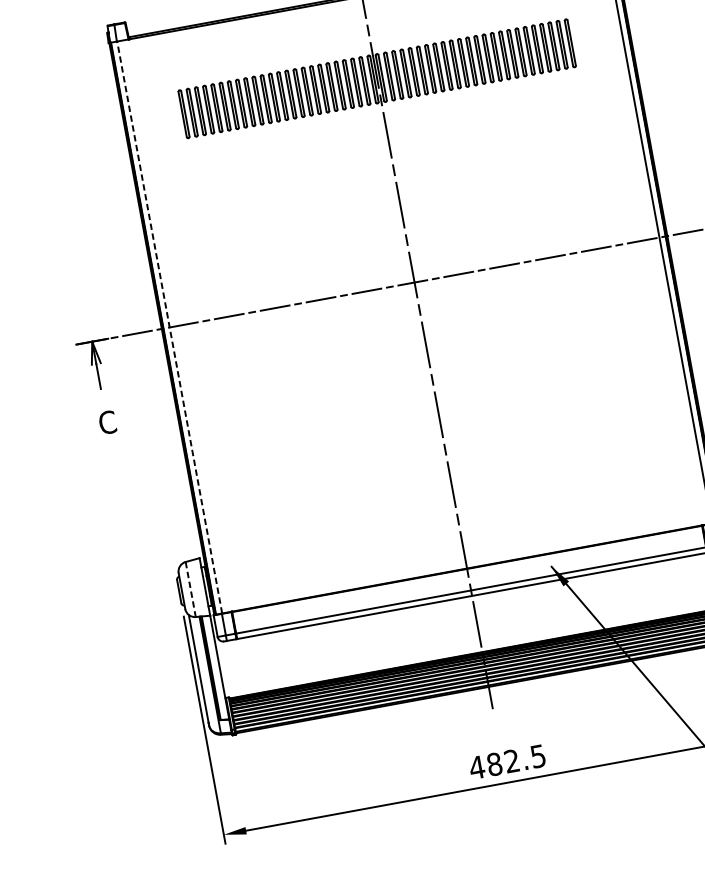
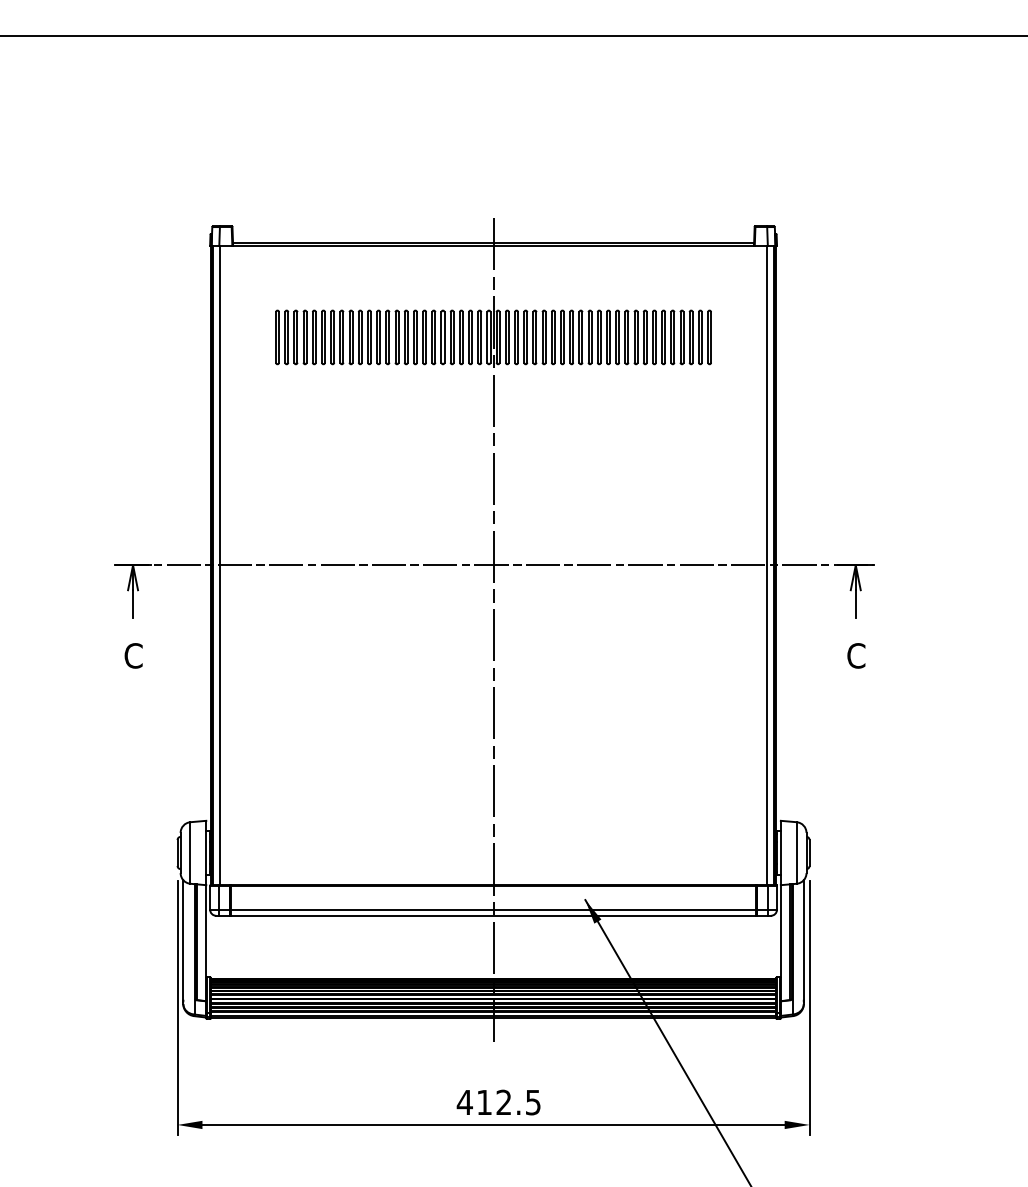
line: (169, 327) -> (219, 565), dashed -> solid
line: (190, 589) -> (190, 853), dashed -> solid
text: (494, 764) -> (484, 1102), 482.5 -> 412.5

